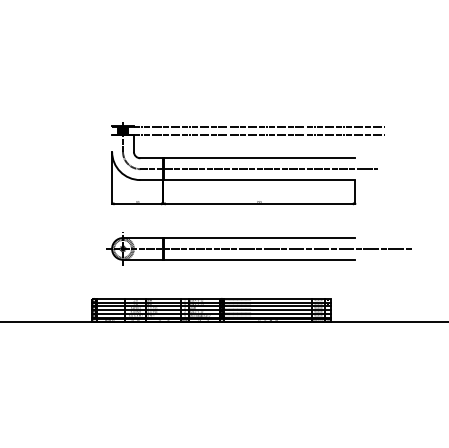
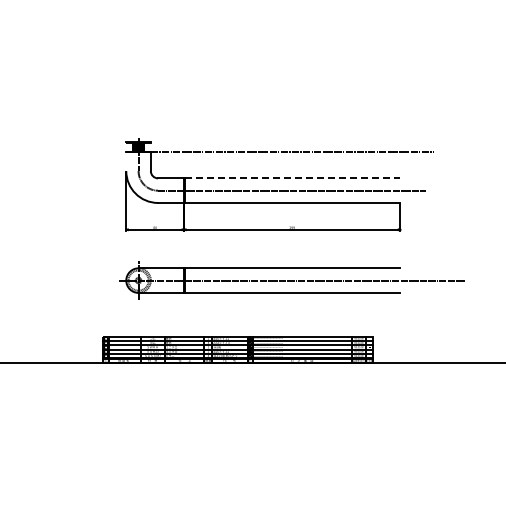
line: (258, 126) -> (291, 142), removed
line: (259, 158) -> (292, 178), solid -> dashed

